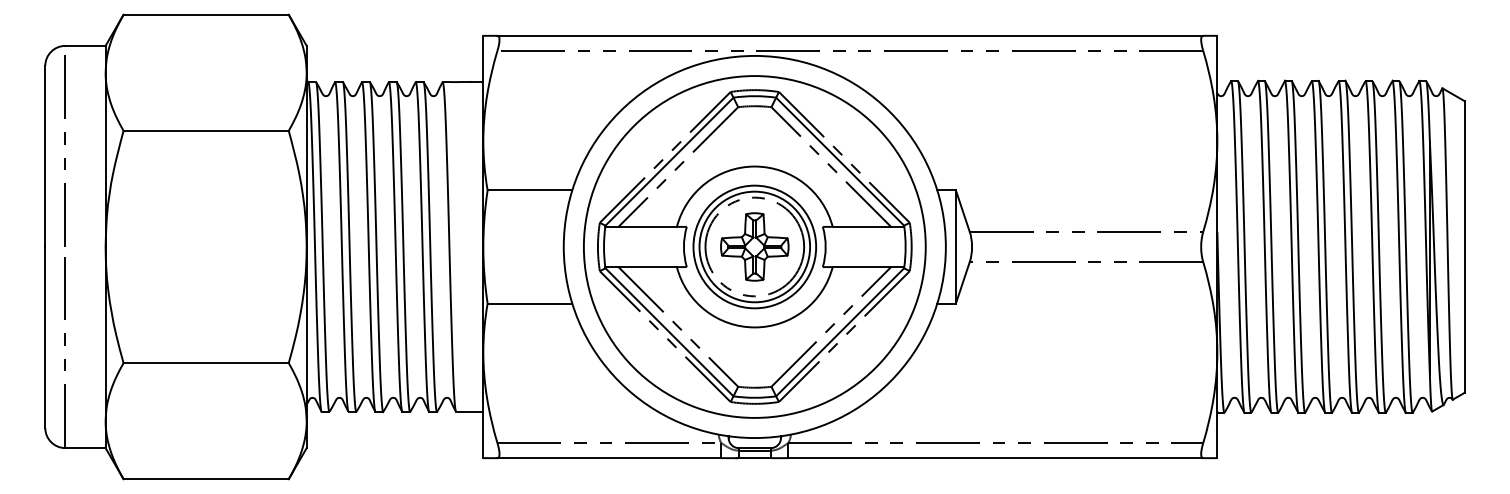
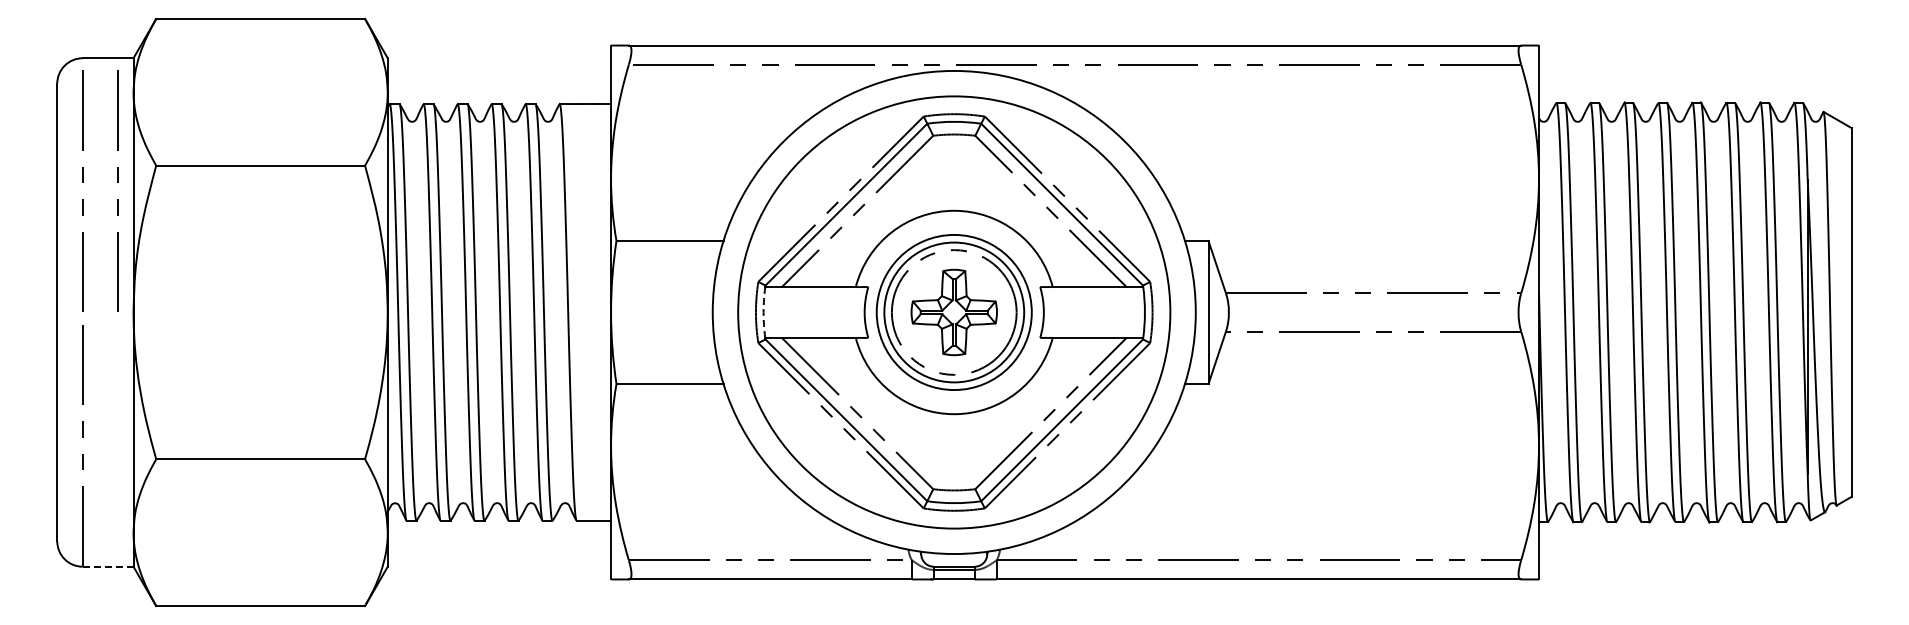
line: (92, 144) -> (117, 182), added
arc: (603, 247) -> (763, 312), solid -> dashed
line: (85, 447) -> (108, 566), solid -> dashed

